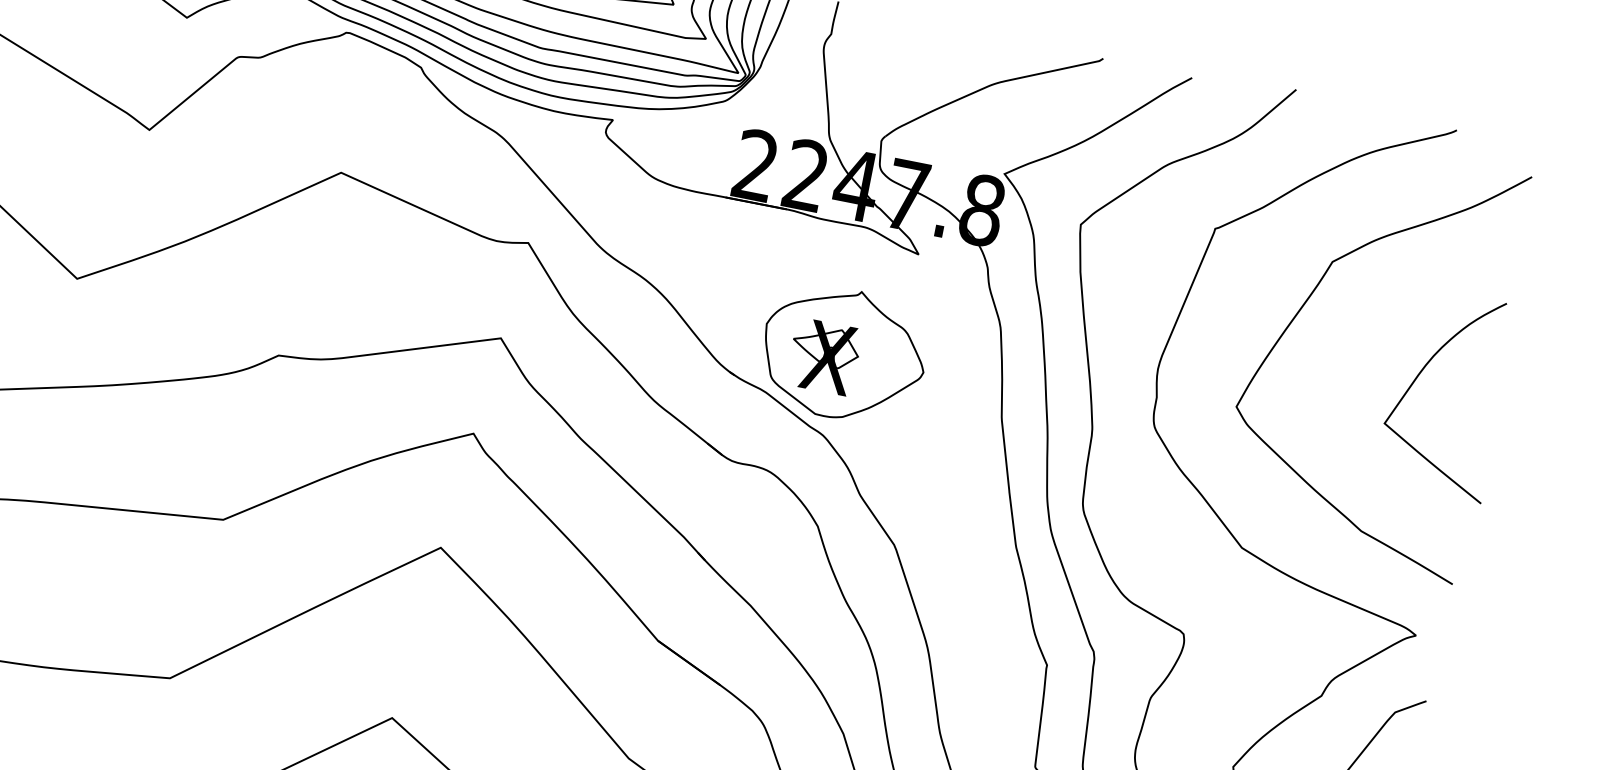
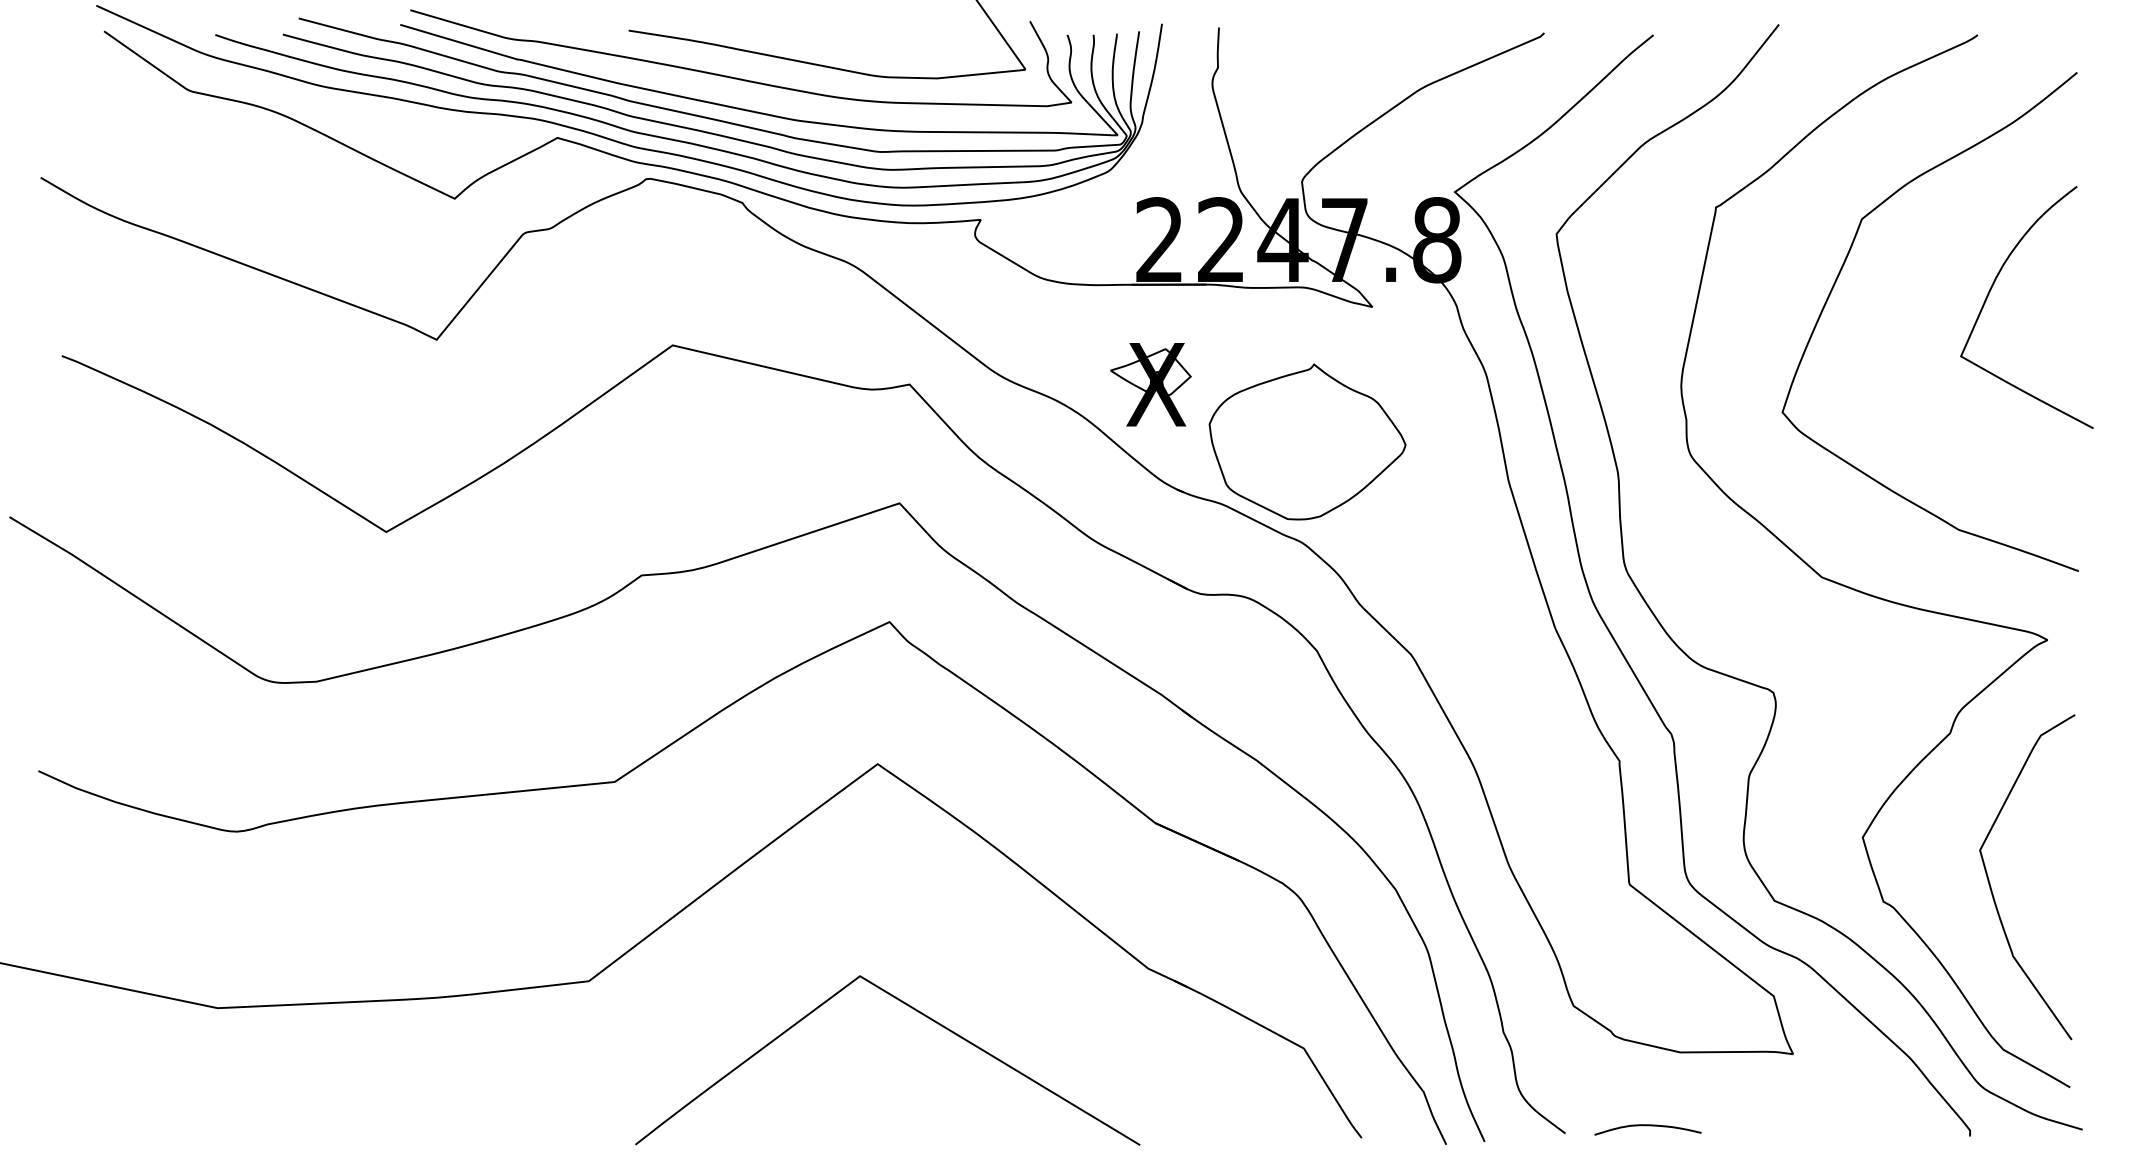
part: (823, 356) -> (1150, 384), moved
curve: (1420, 374) -> (1991, 290), moved

